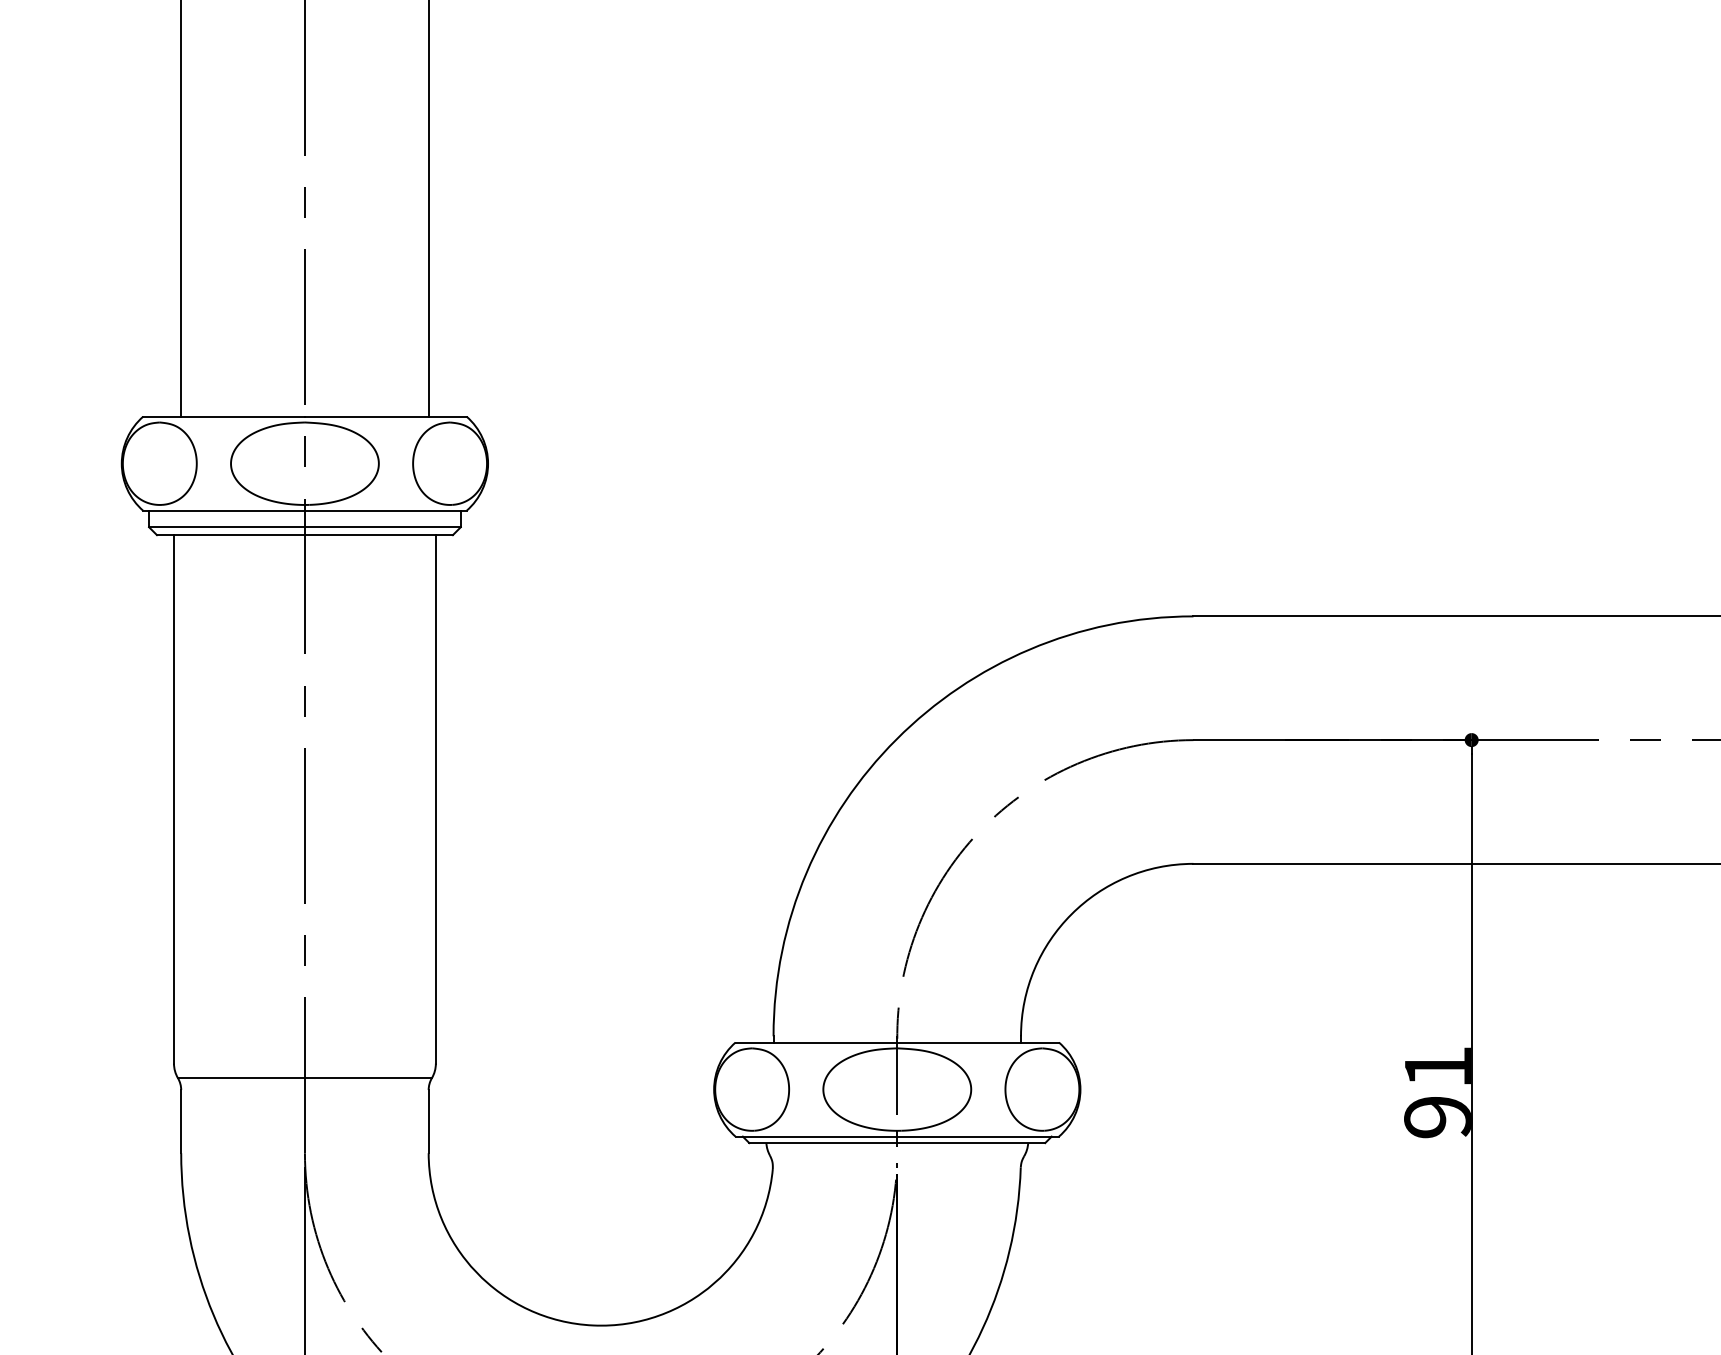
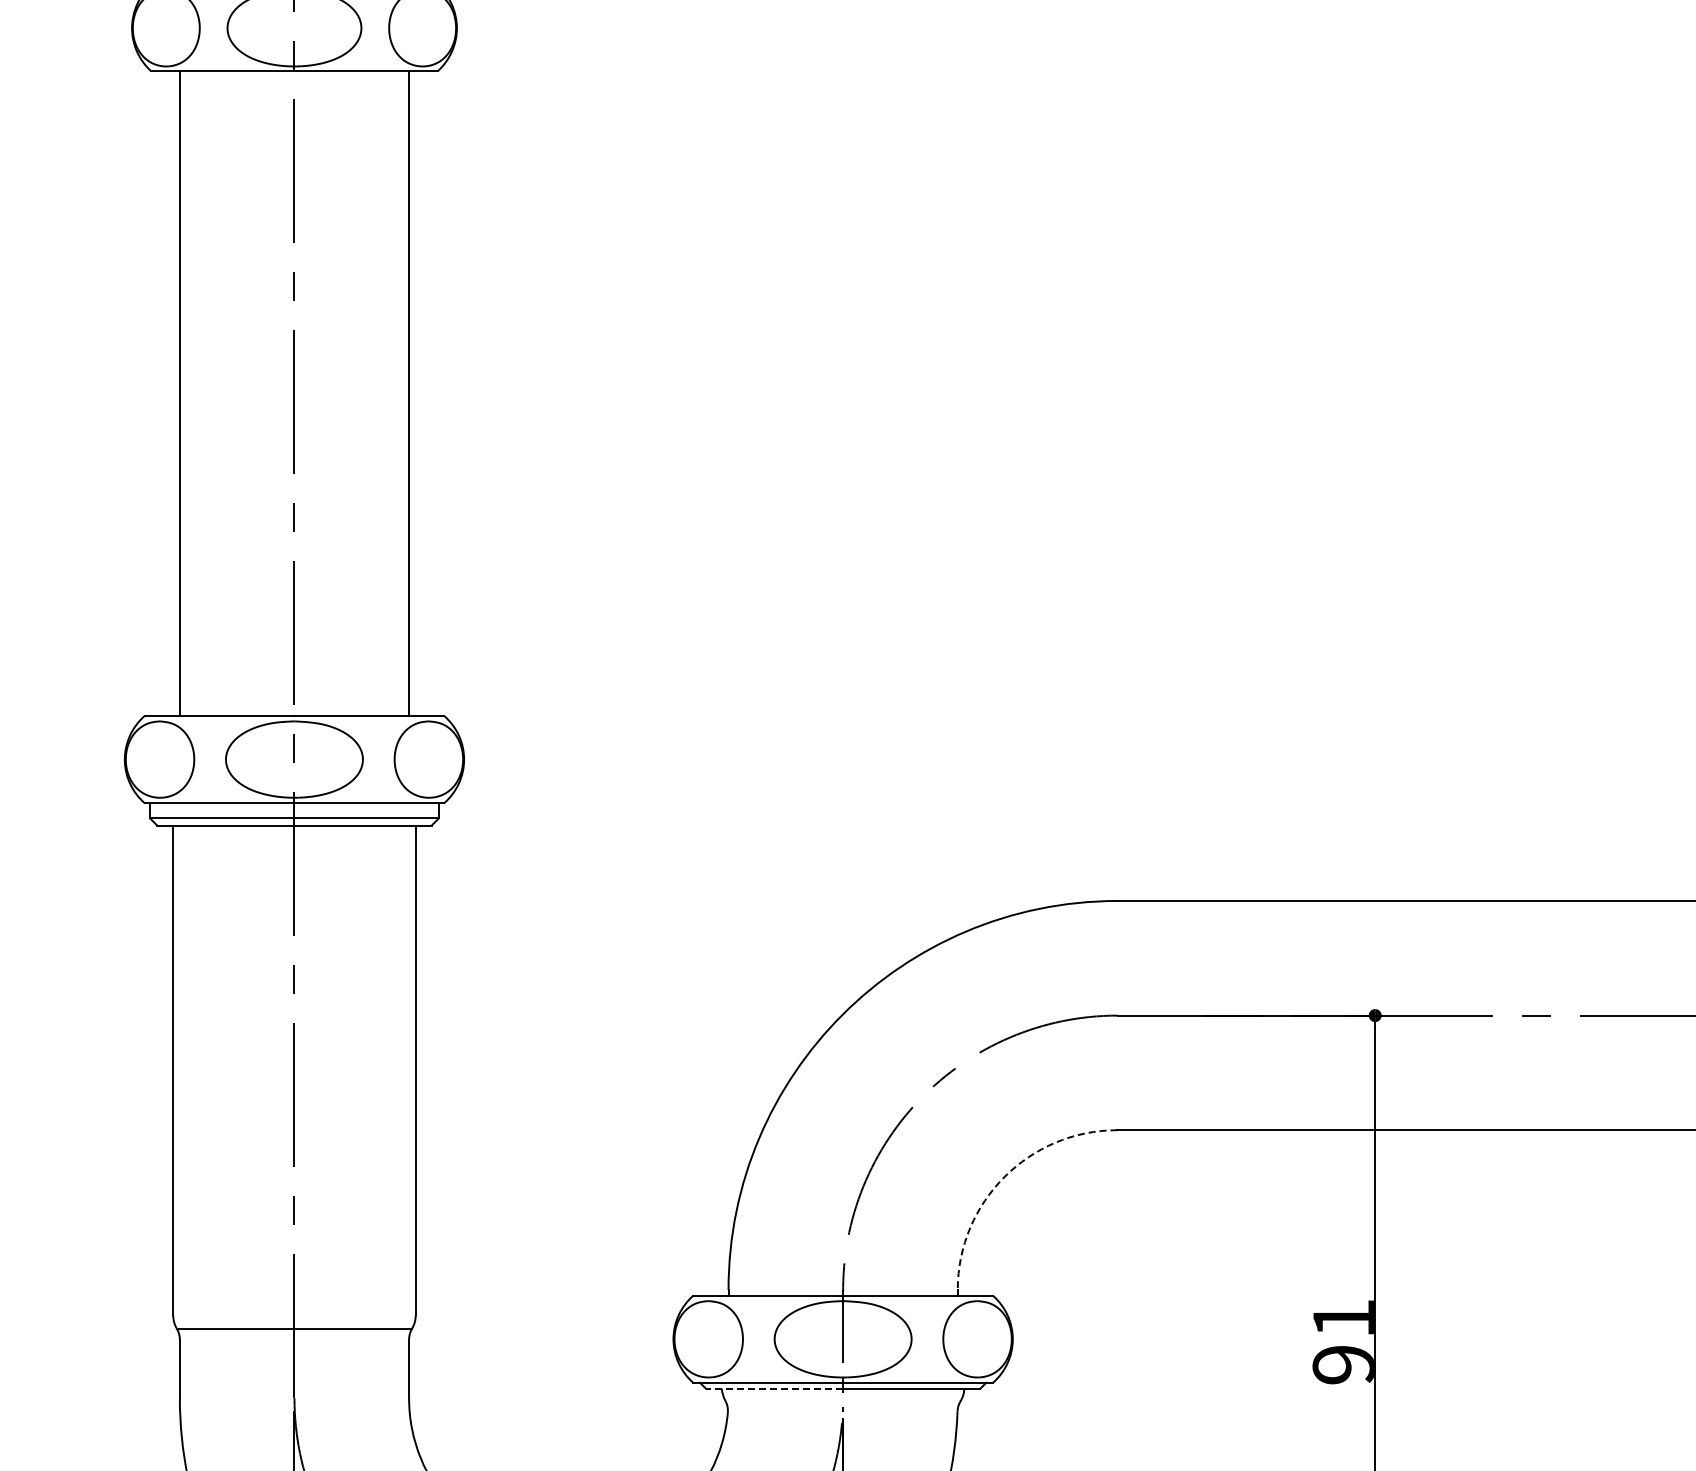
arc: (1071, 913) -> (1004, 1176), solid -> dashed
line: (823, 1142) -> (774, 1388), solid -> dashed

